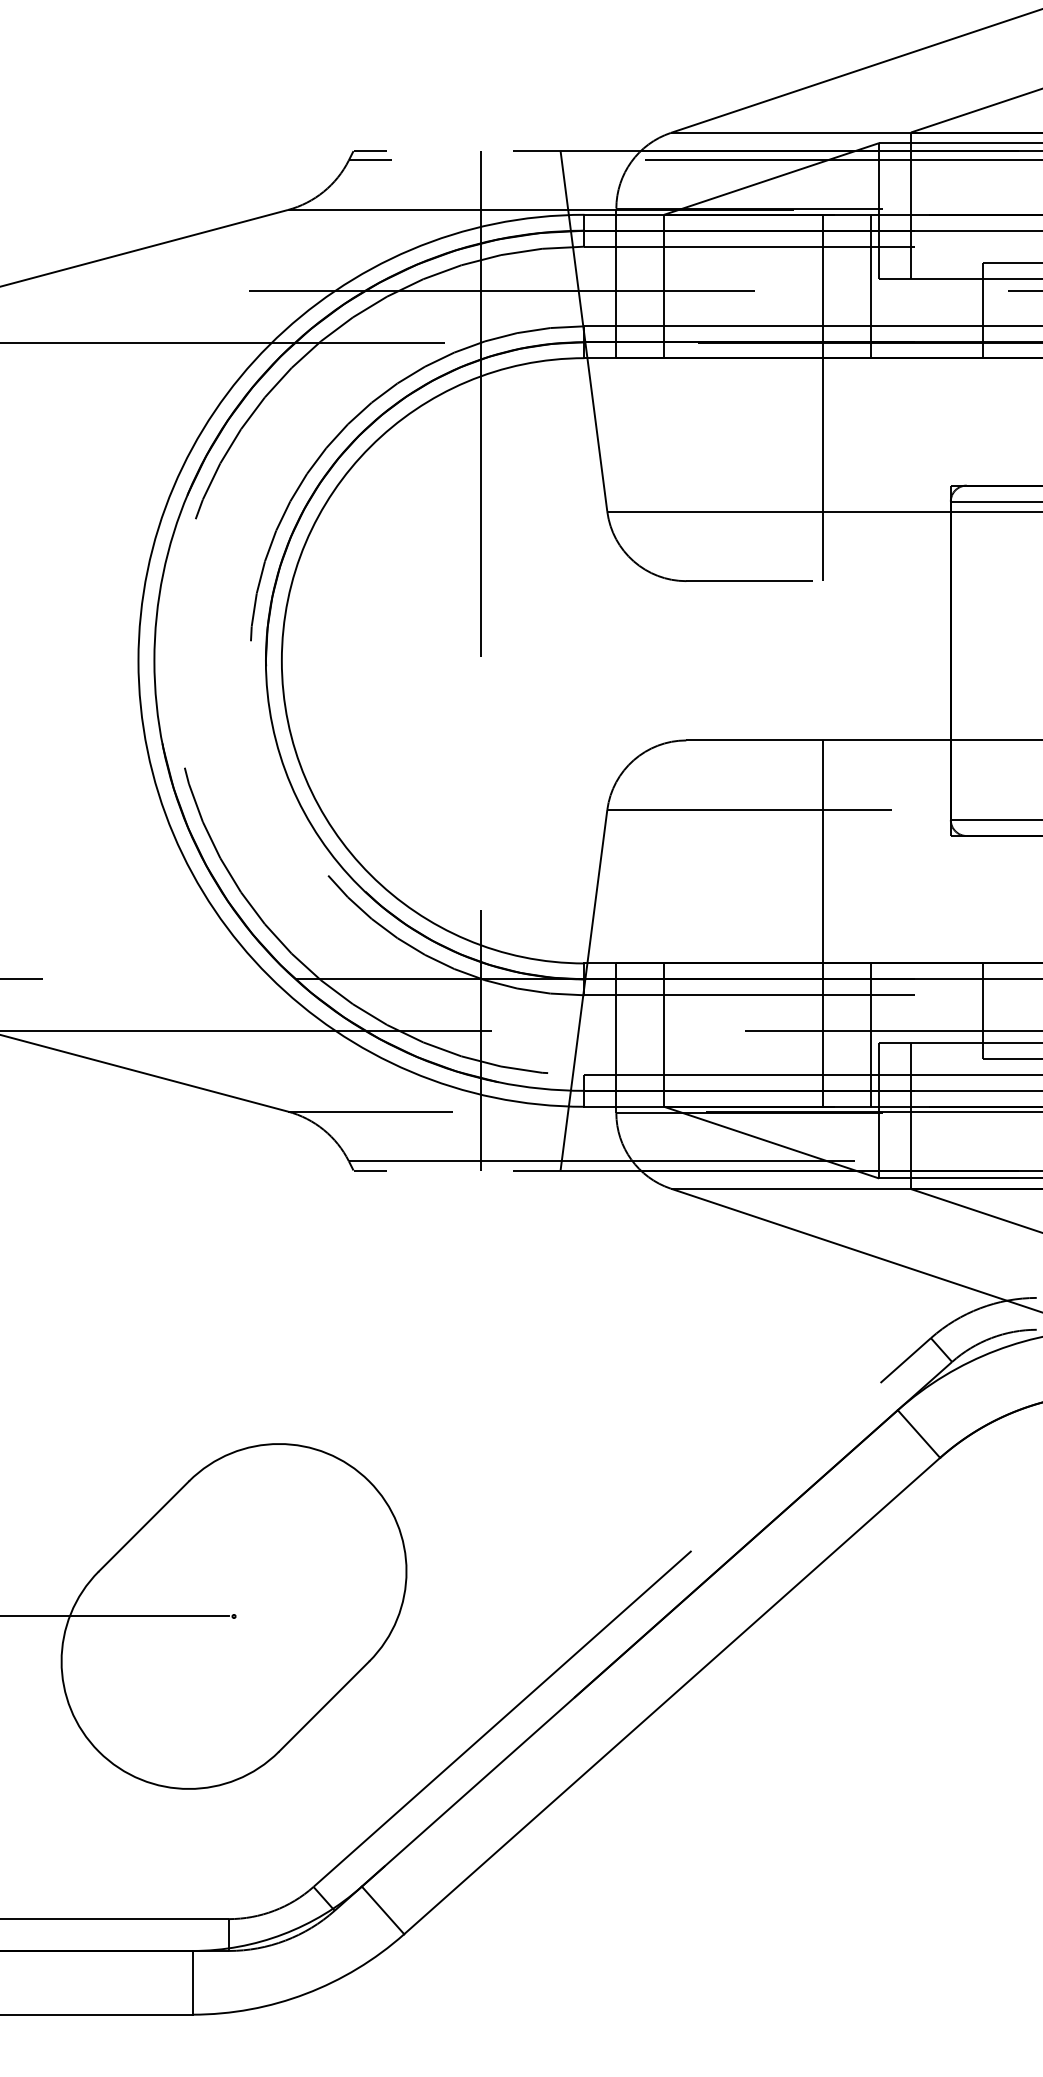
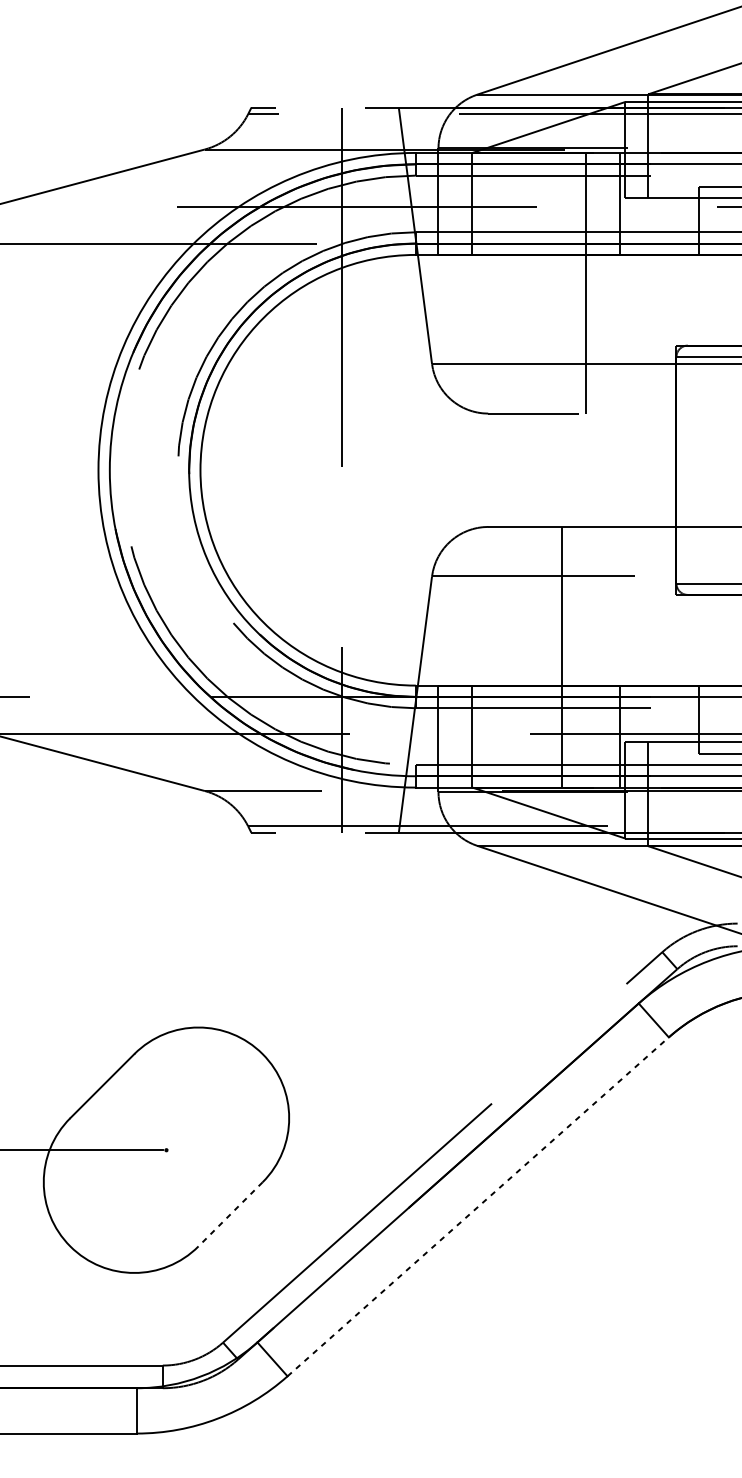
line: (823, 923) -> (562, 657), moved
line: (672, 1696) -> (478, 1207), solid -> dashed
line: (324, 1706) -> (230, 1214), solid -> dashed

